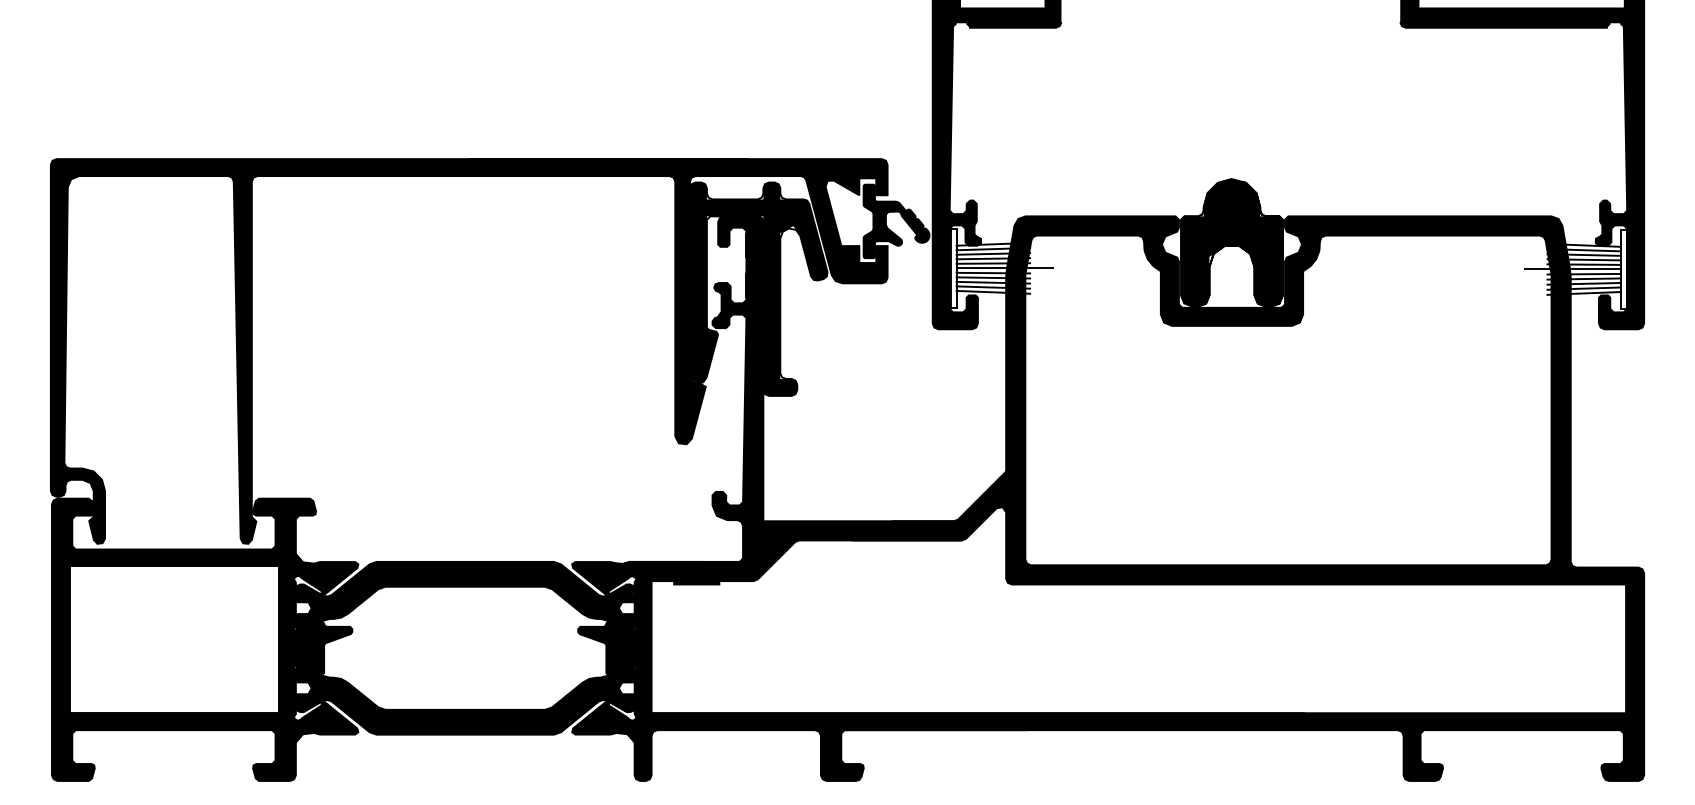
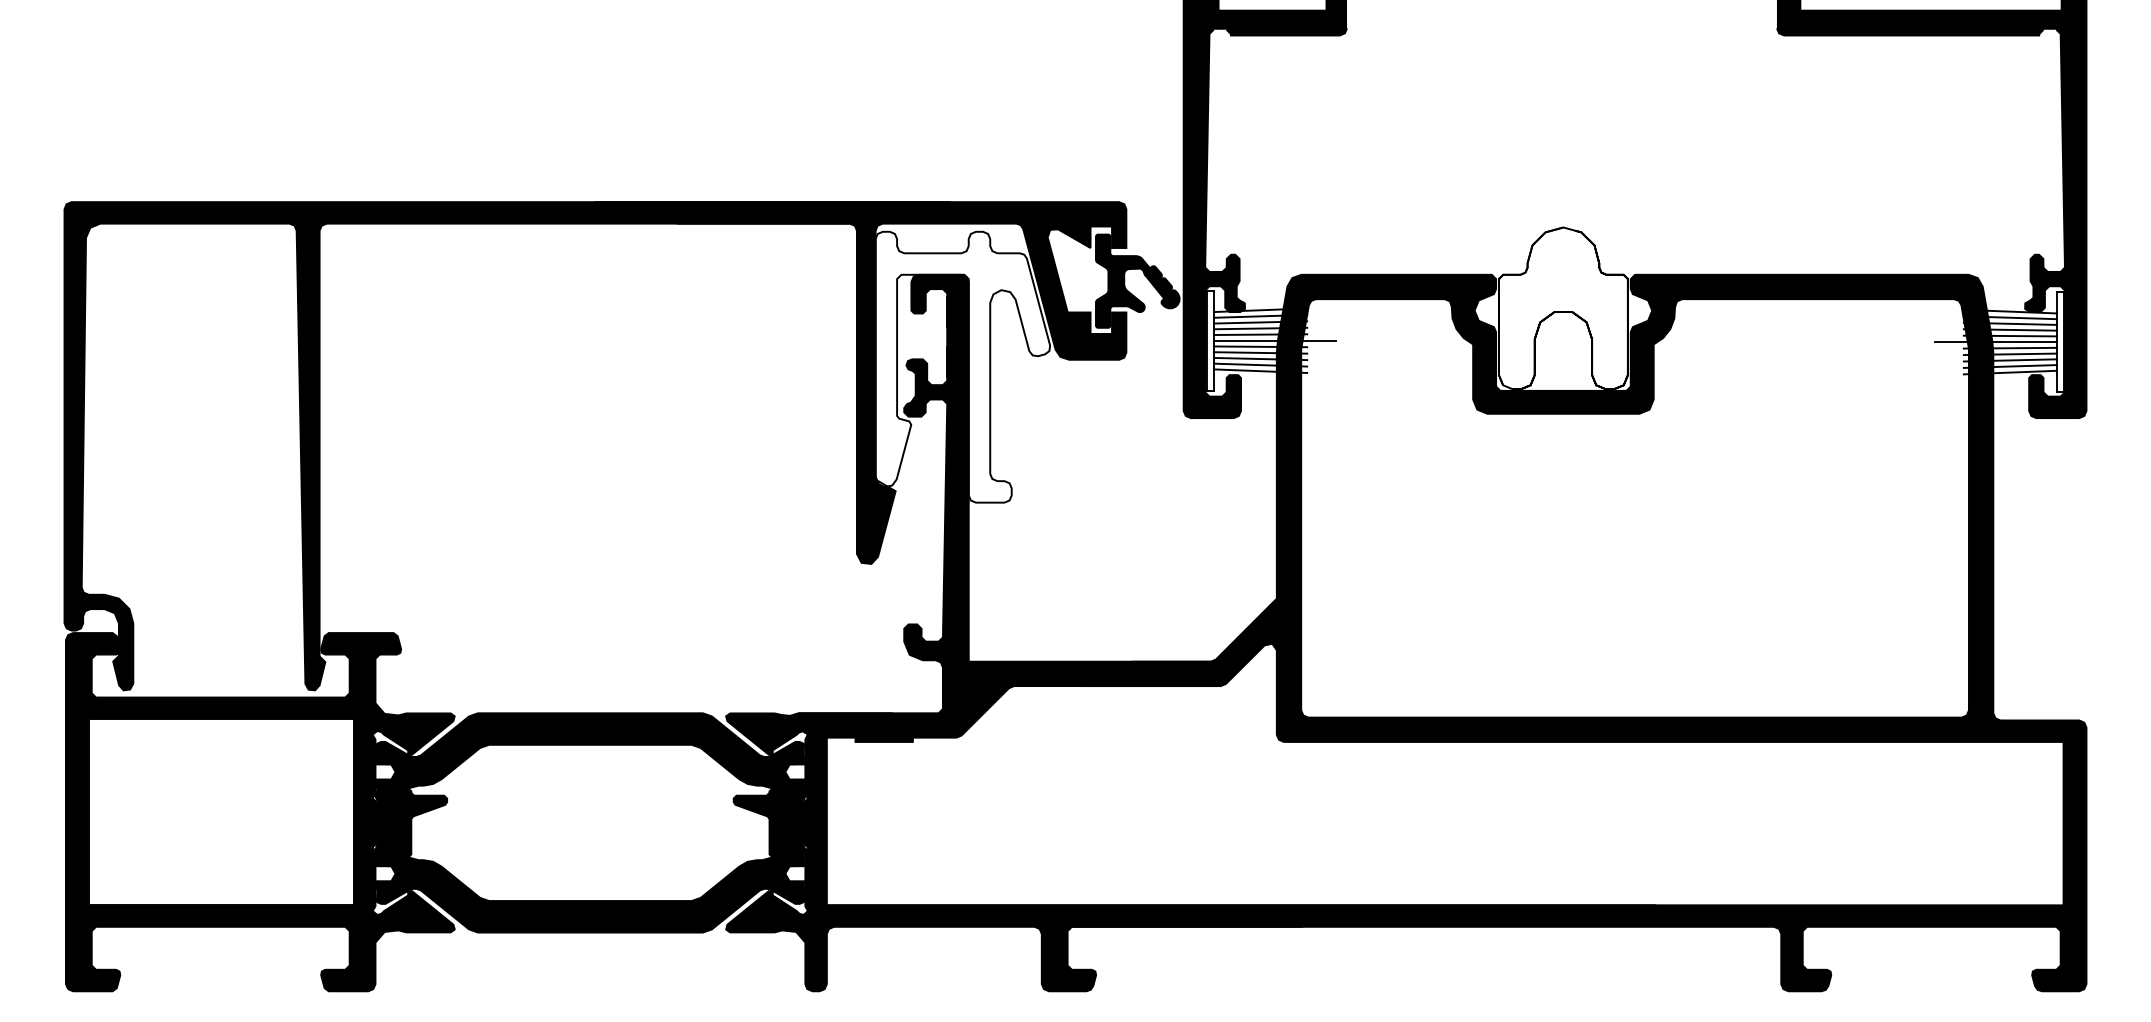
fill: (1231, 242) -> (1562, 308), removed
fill: (758, 288) -> (962, 366), removed

